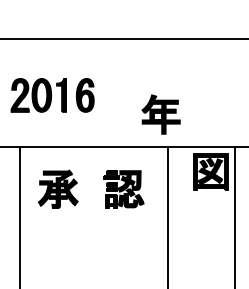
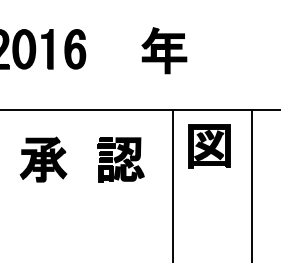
part: (160, 114) -> (163, 50), moved
part: (210, 171) -> (209, 145), moved

